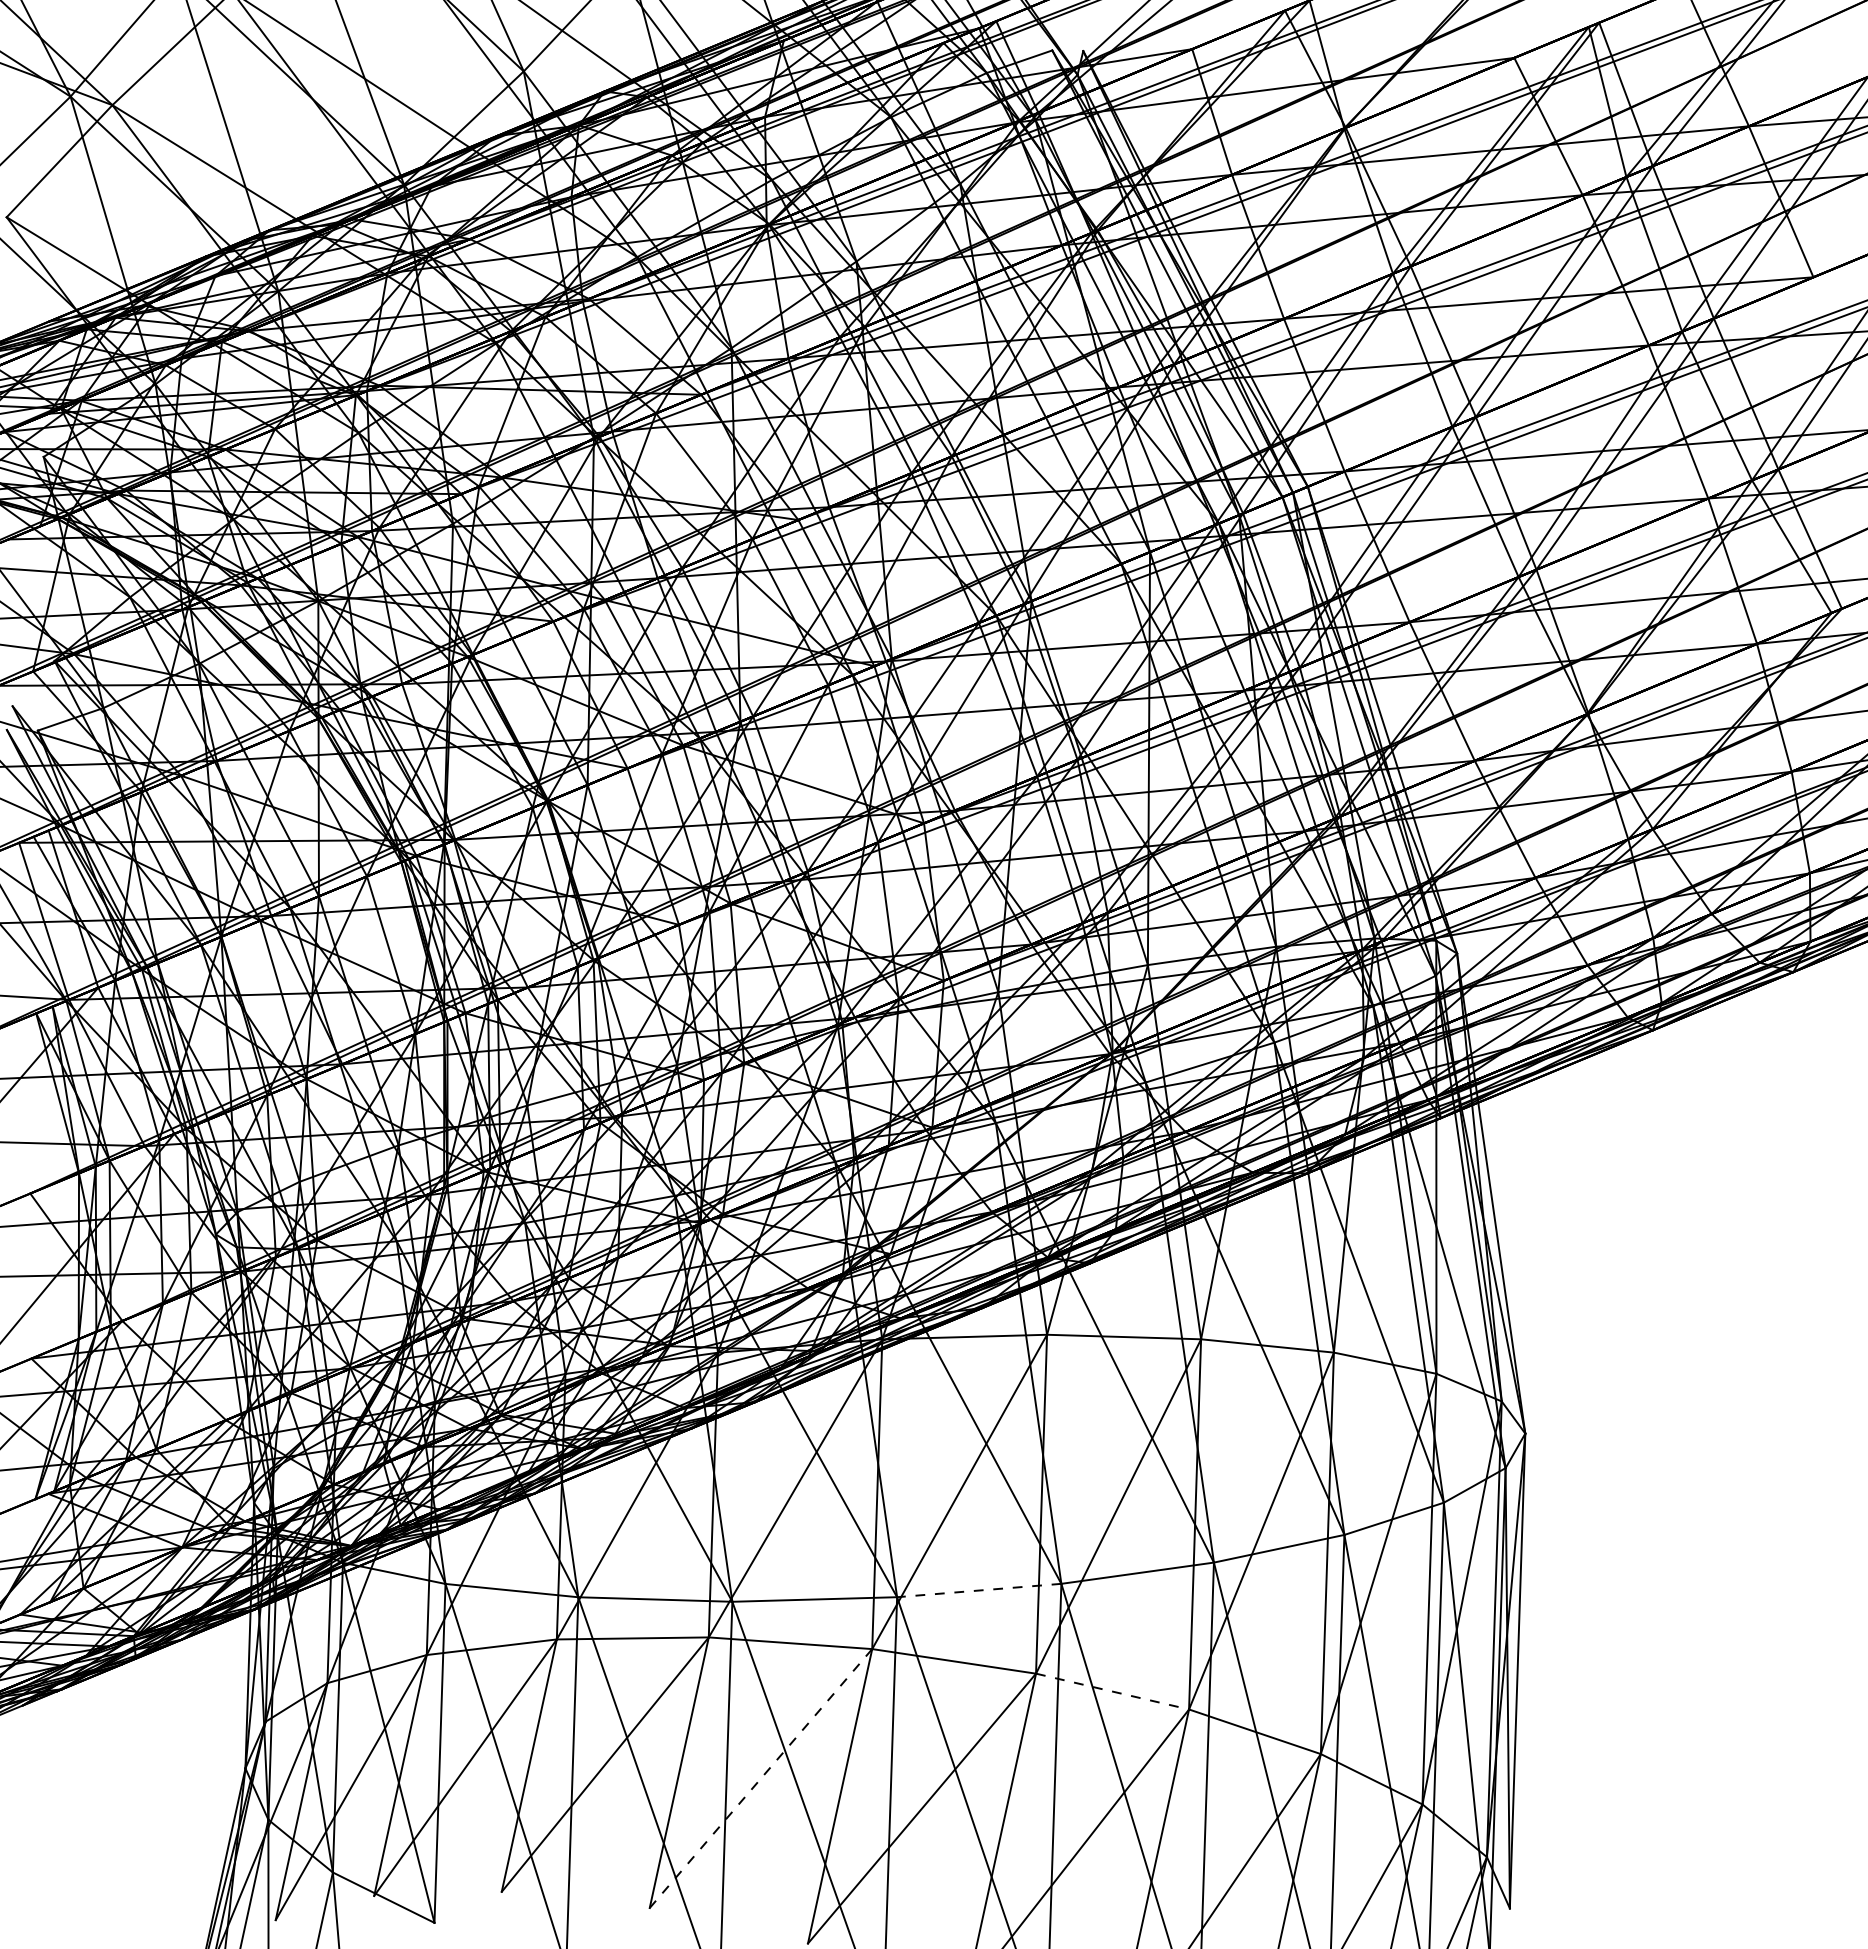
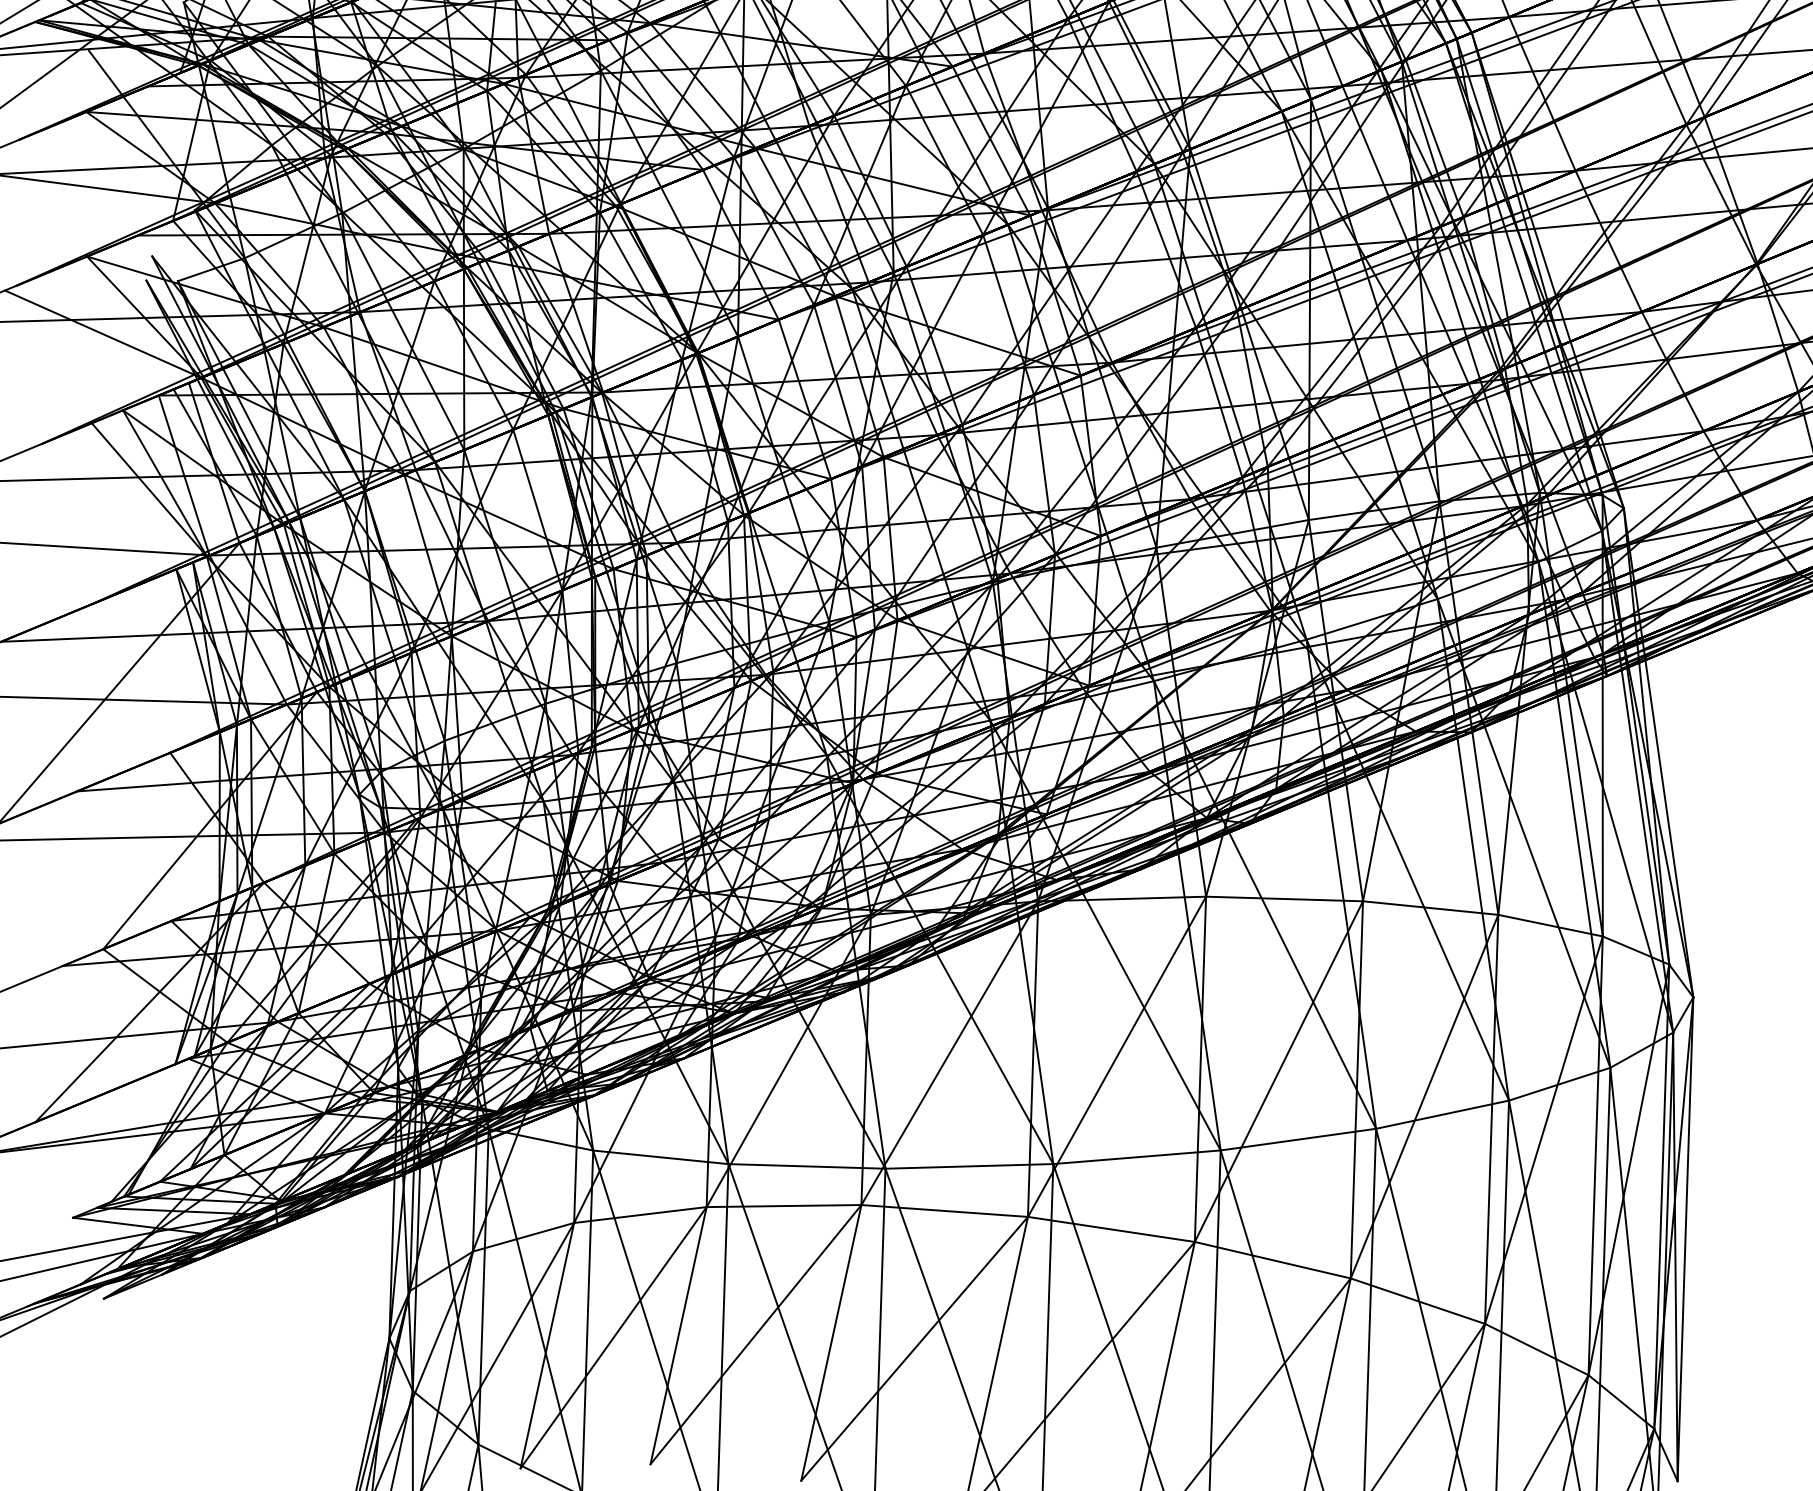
line: (978, 1590) -> (1136, 1157), dashed -> solid
line: (1112, 1691) -> (1272, 1260), dashed -> solid
line: (760, 1778) -> (914, 1348), dashed -> solid

